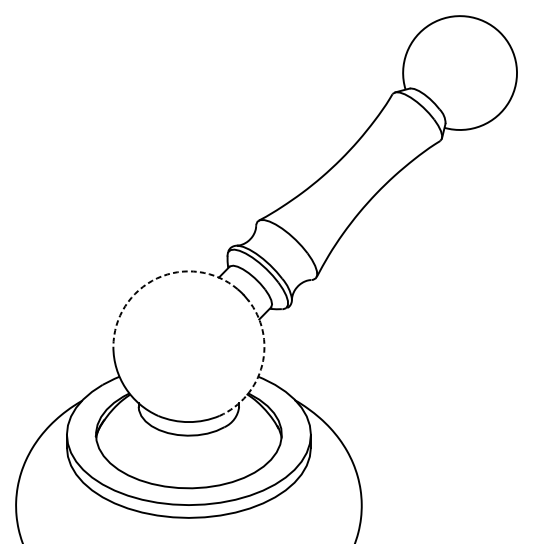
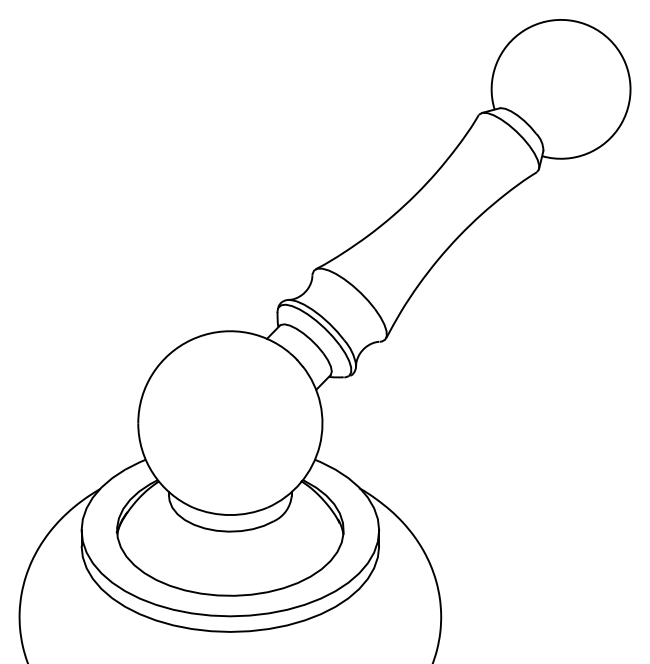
arc: (157, 278) -> (191, 339), dashed -> solid
arc: (261, 365) -> (319, 445), dashed -> solid

